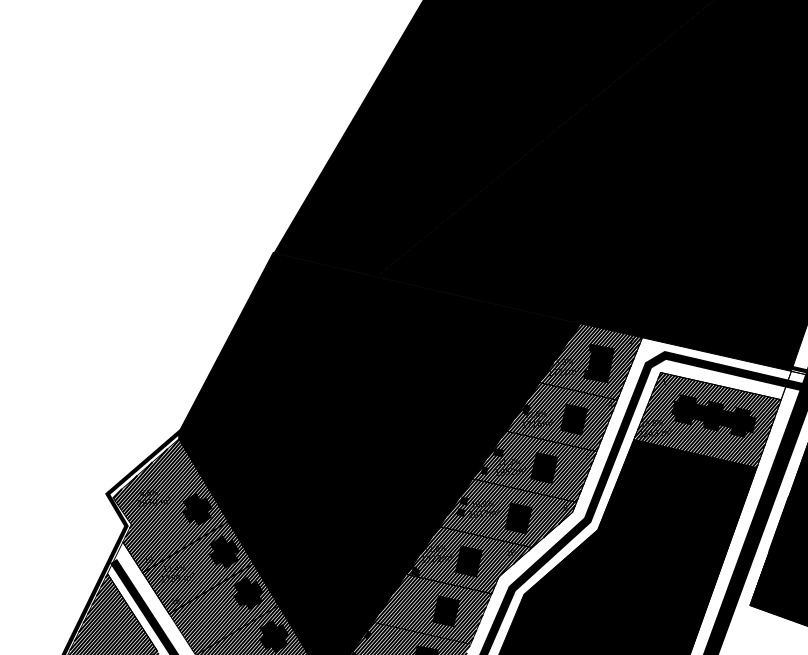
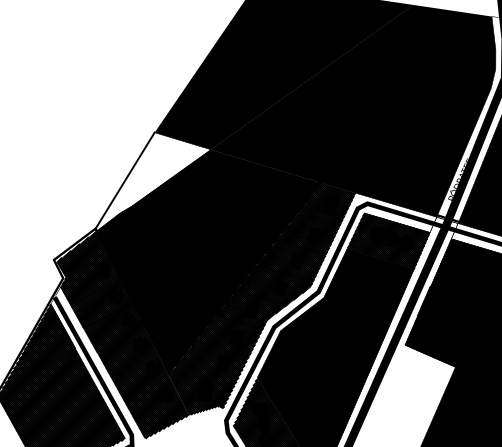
fill: (275, 342) -> (152, 182), removed

